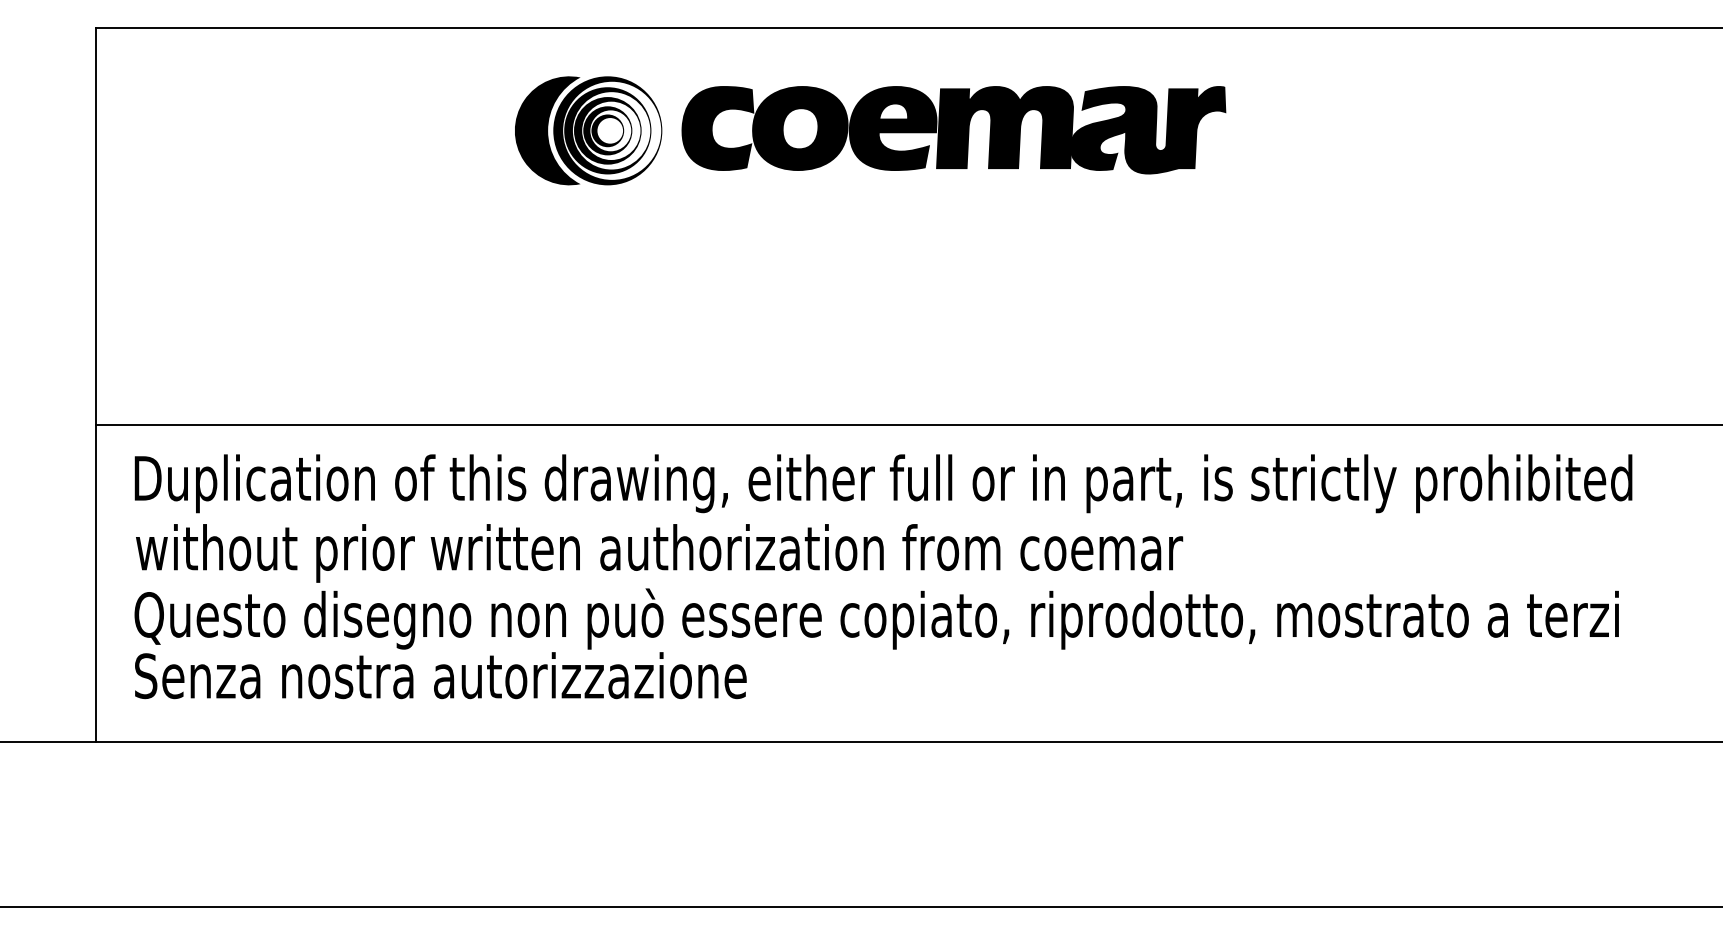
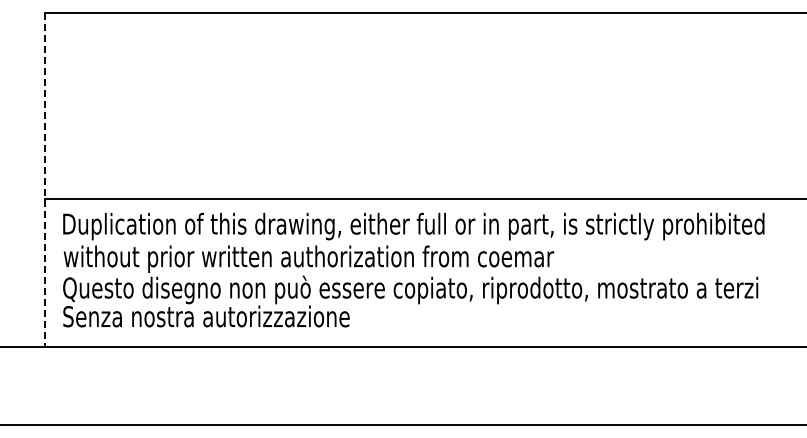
part: (870, 129) -> (407, 60), removed
line: (97, 385) -> (45, 180), solid -> dashed

